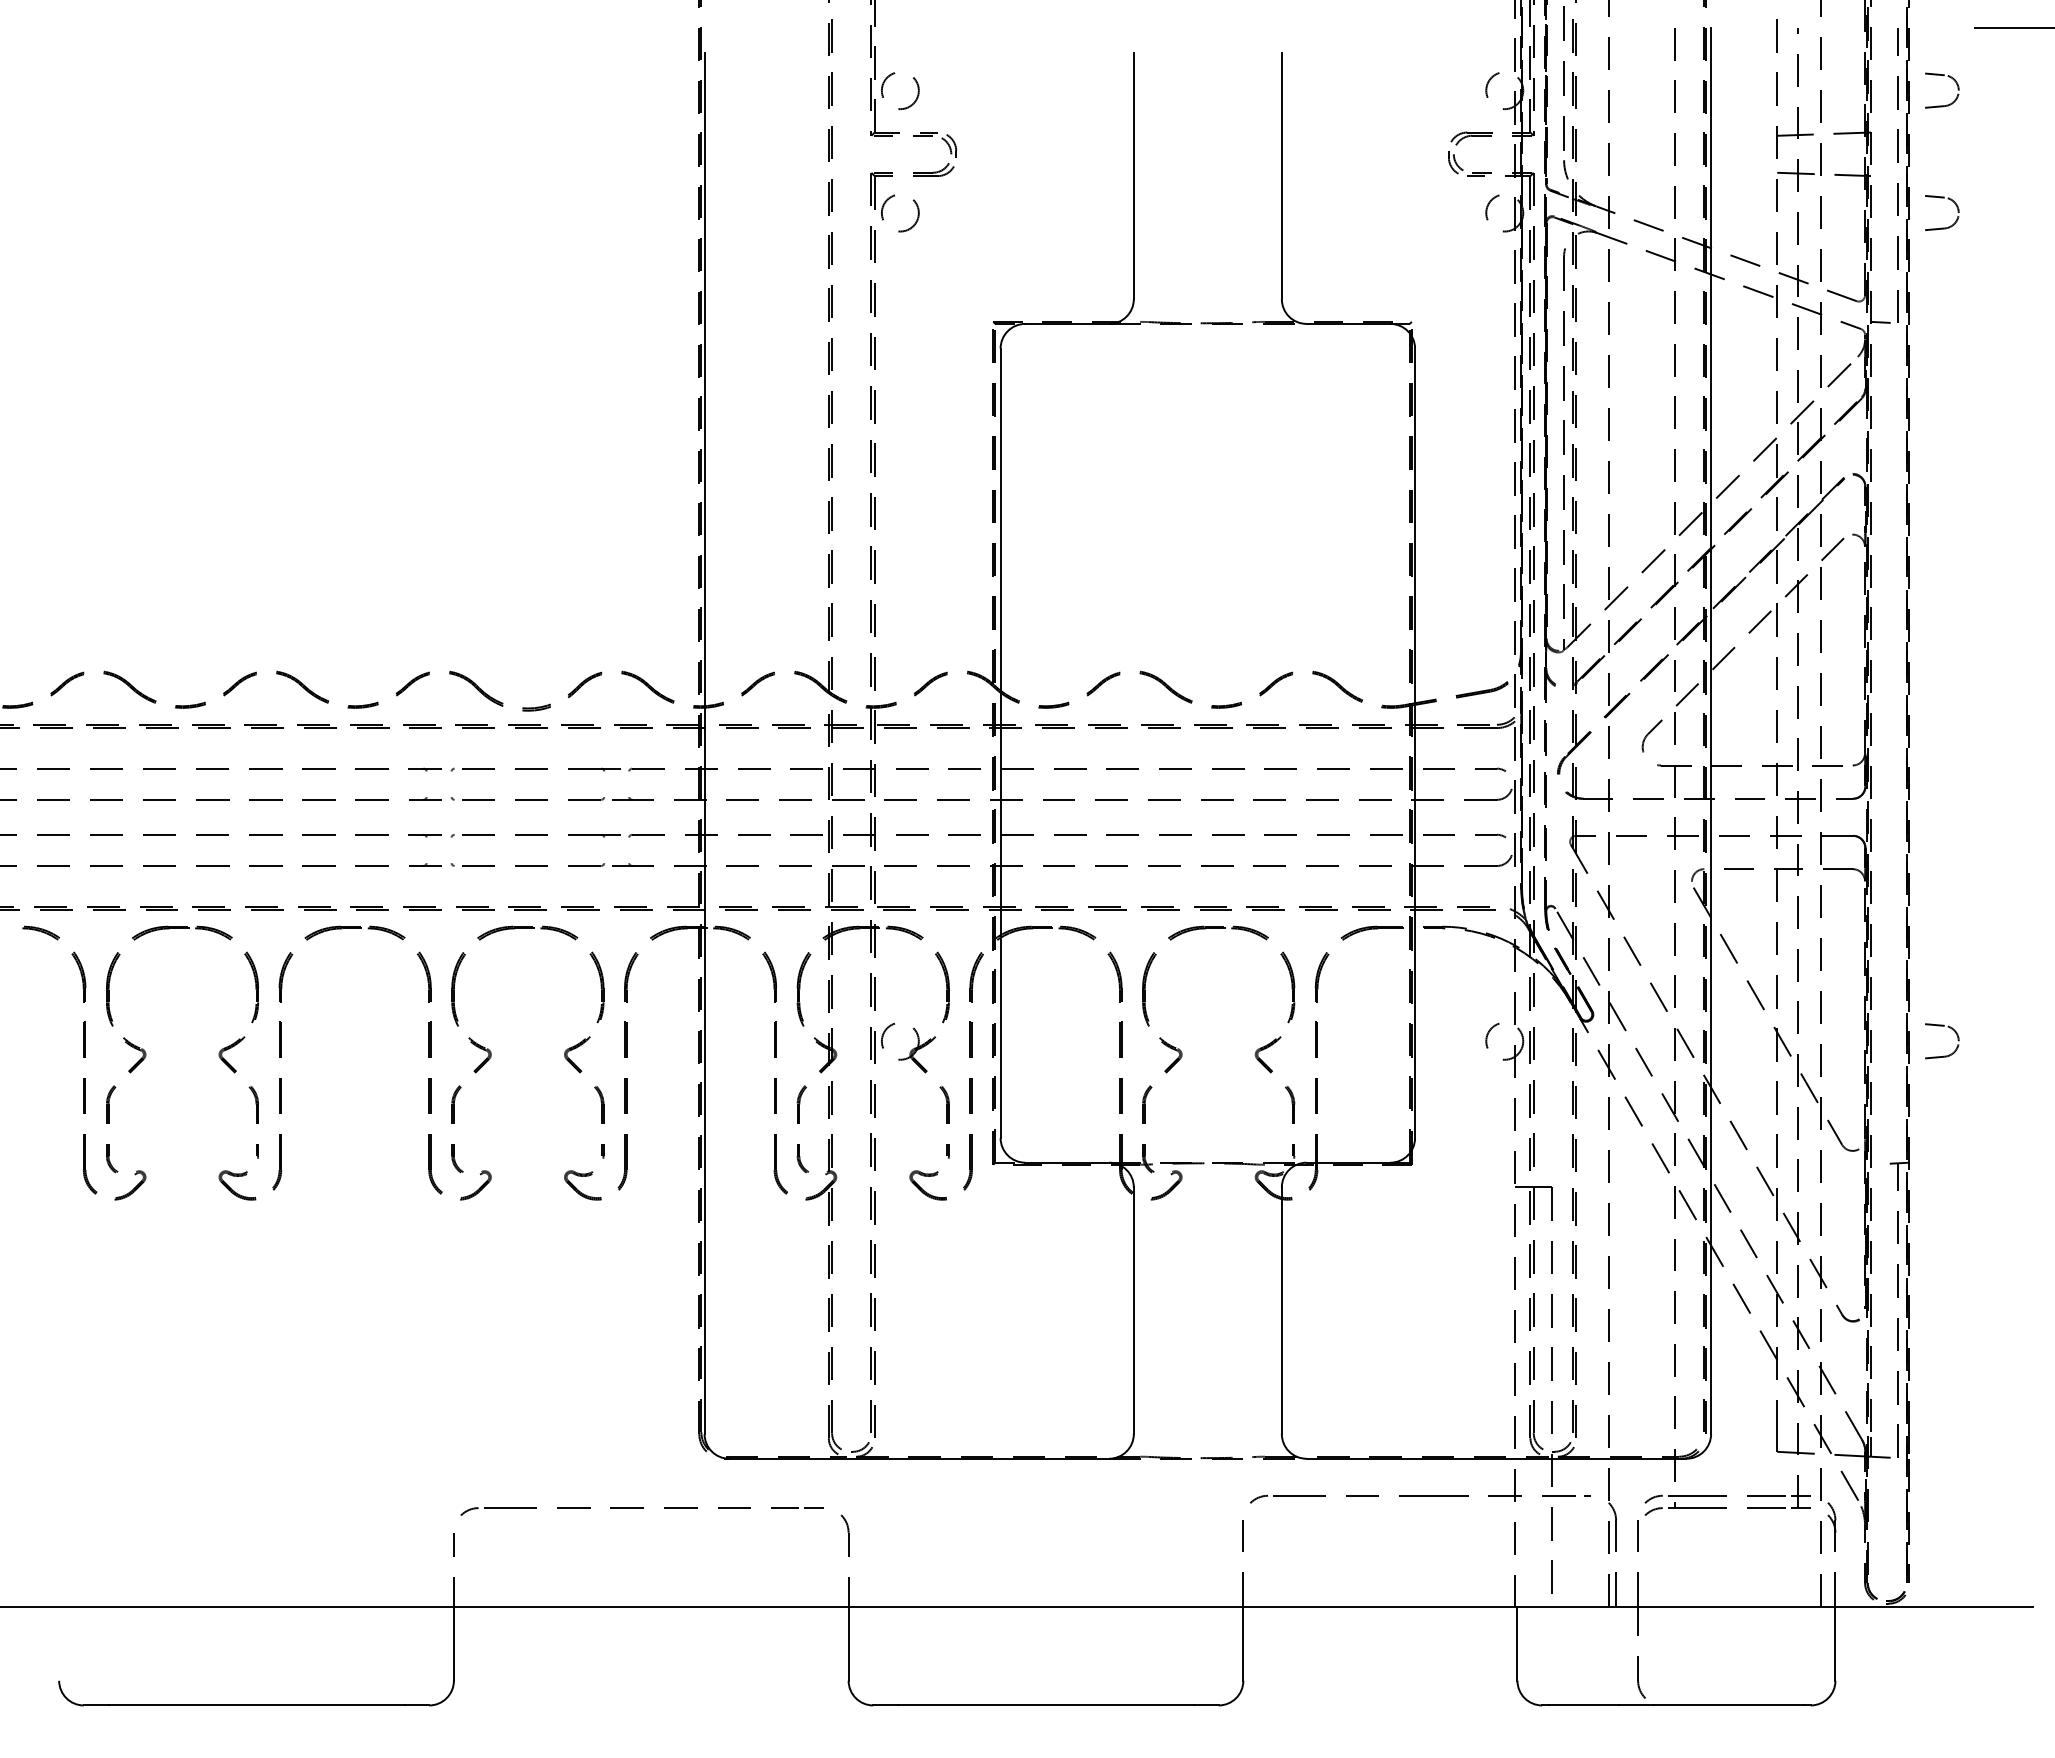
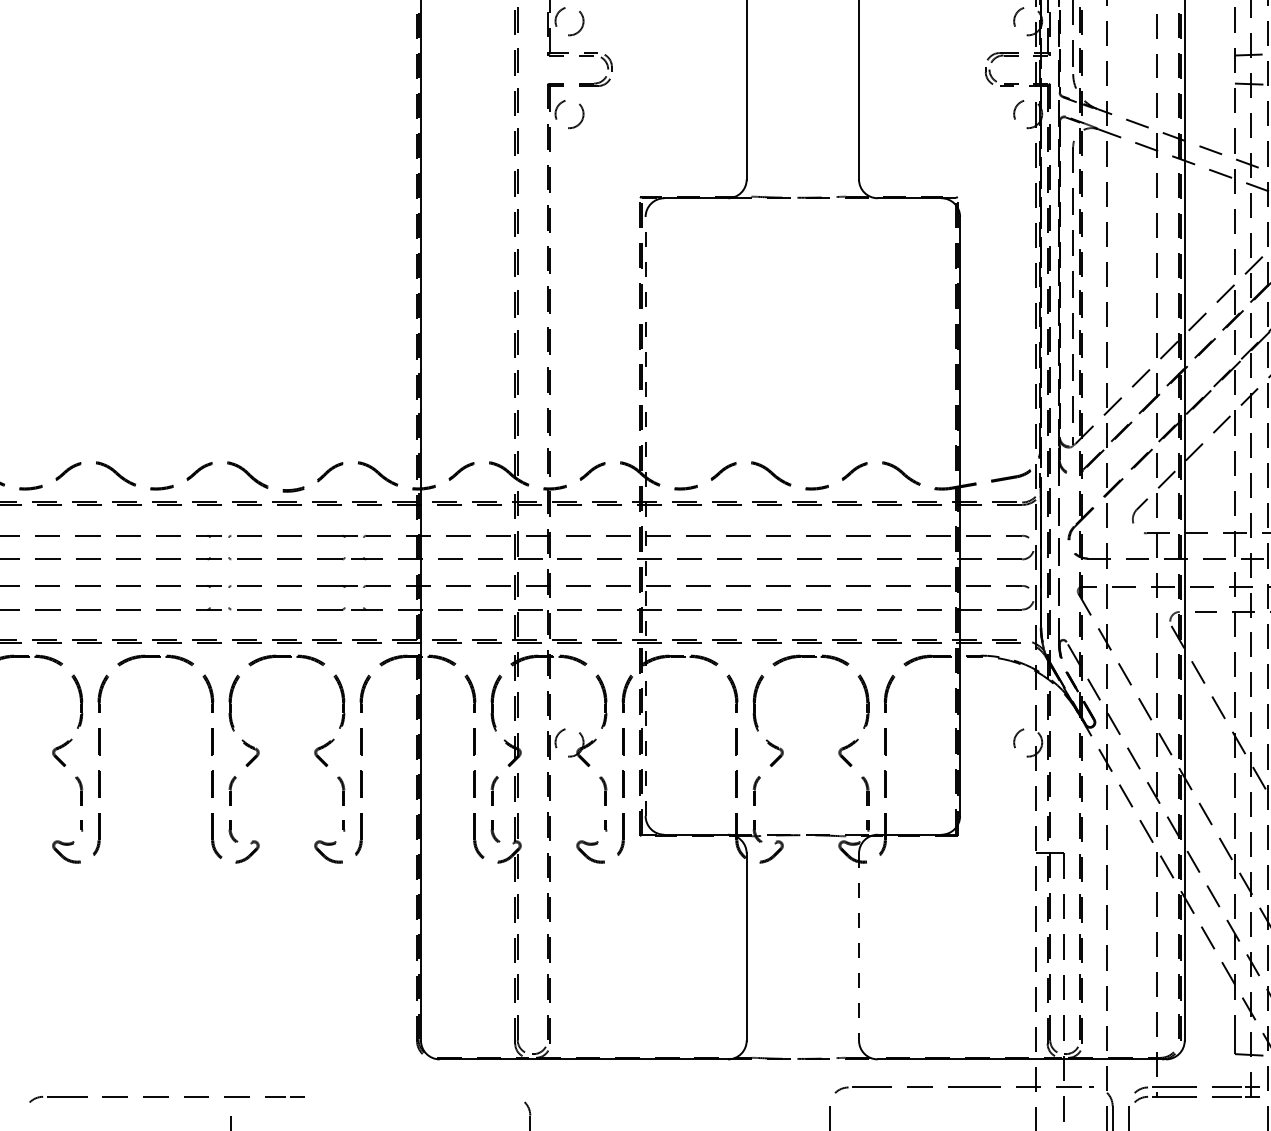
line: (1000, 743) -> (645, 516), solid -> dashed
line: (1281, 1311) -> (858, 947), solid -> dashed
part: (641, 1511) -> (166, 1099), moved

